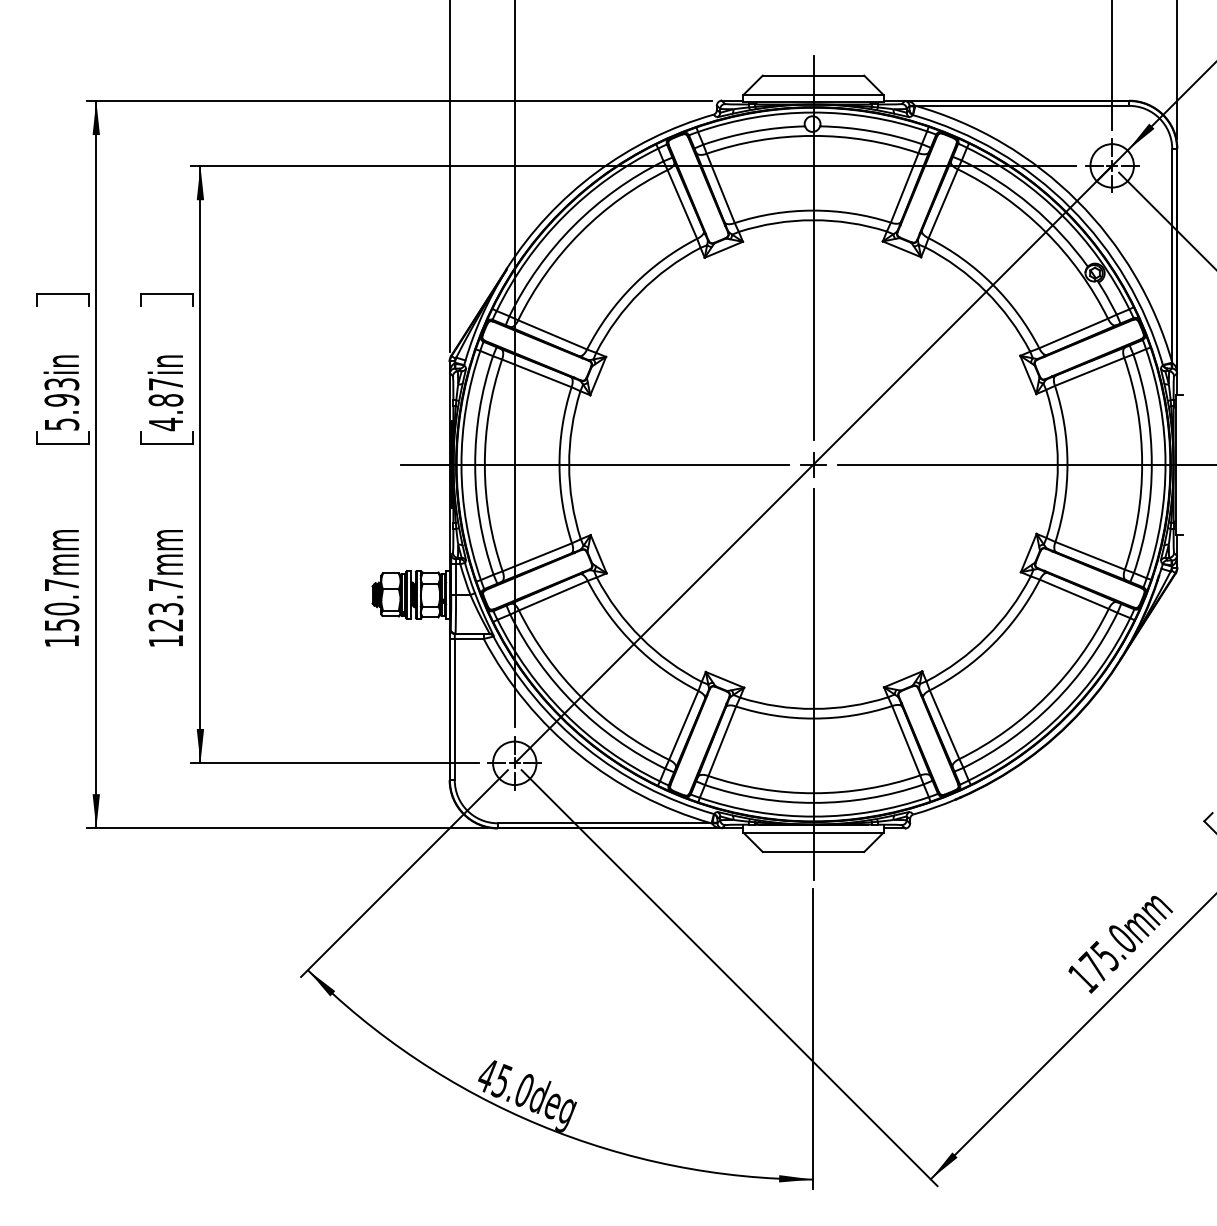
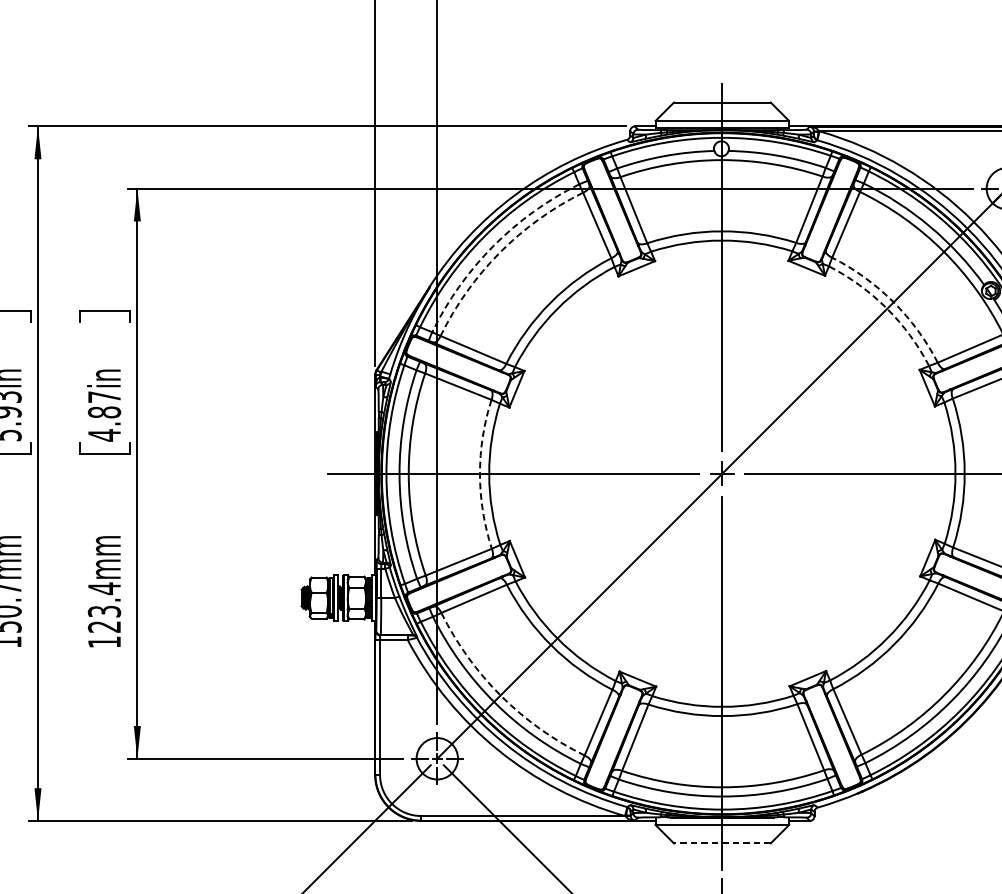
arc: (573, 226) -> (493, 246), solid -> dashed
arc: (580, 232) -> (500, 252), solid -> dashed
arc: (992, 284) -> (893, 301), solid -> dashed
arc: (985, 291) -> (886, 308), solid -> dashed
arc: (559, 465) -> (479, 474), solid -> dashed
text: (165, 584) -> (104, 588), 123.7mm -> 123.4mm
arc: (581, 697) -> (500, 695), solid -> dashed
line: (813, 852) -> (722, 843), solid -> dashed

